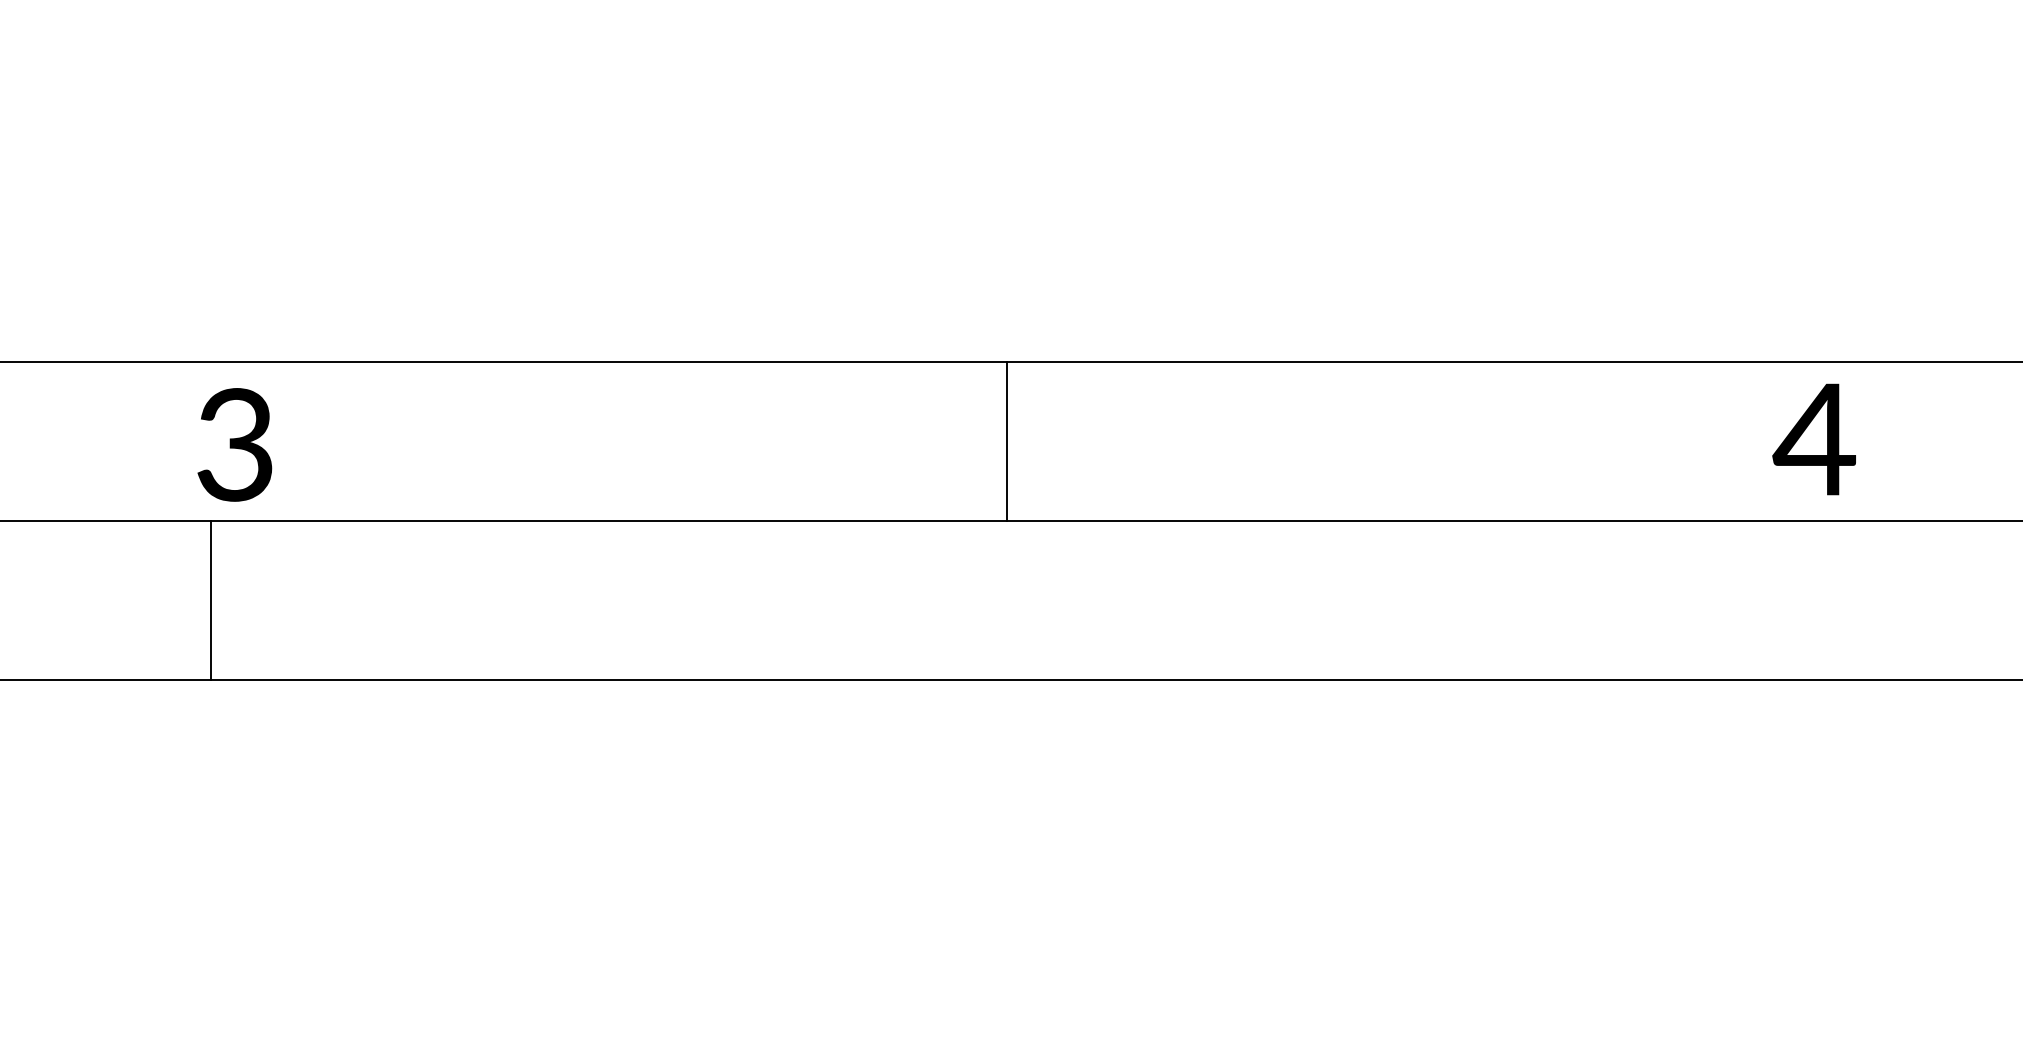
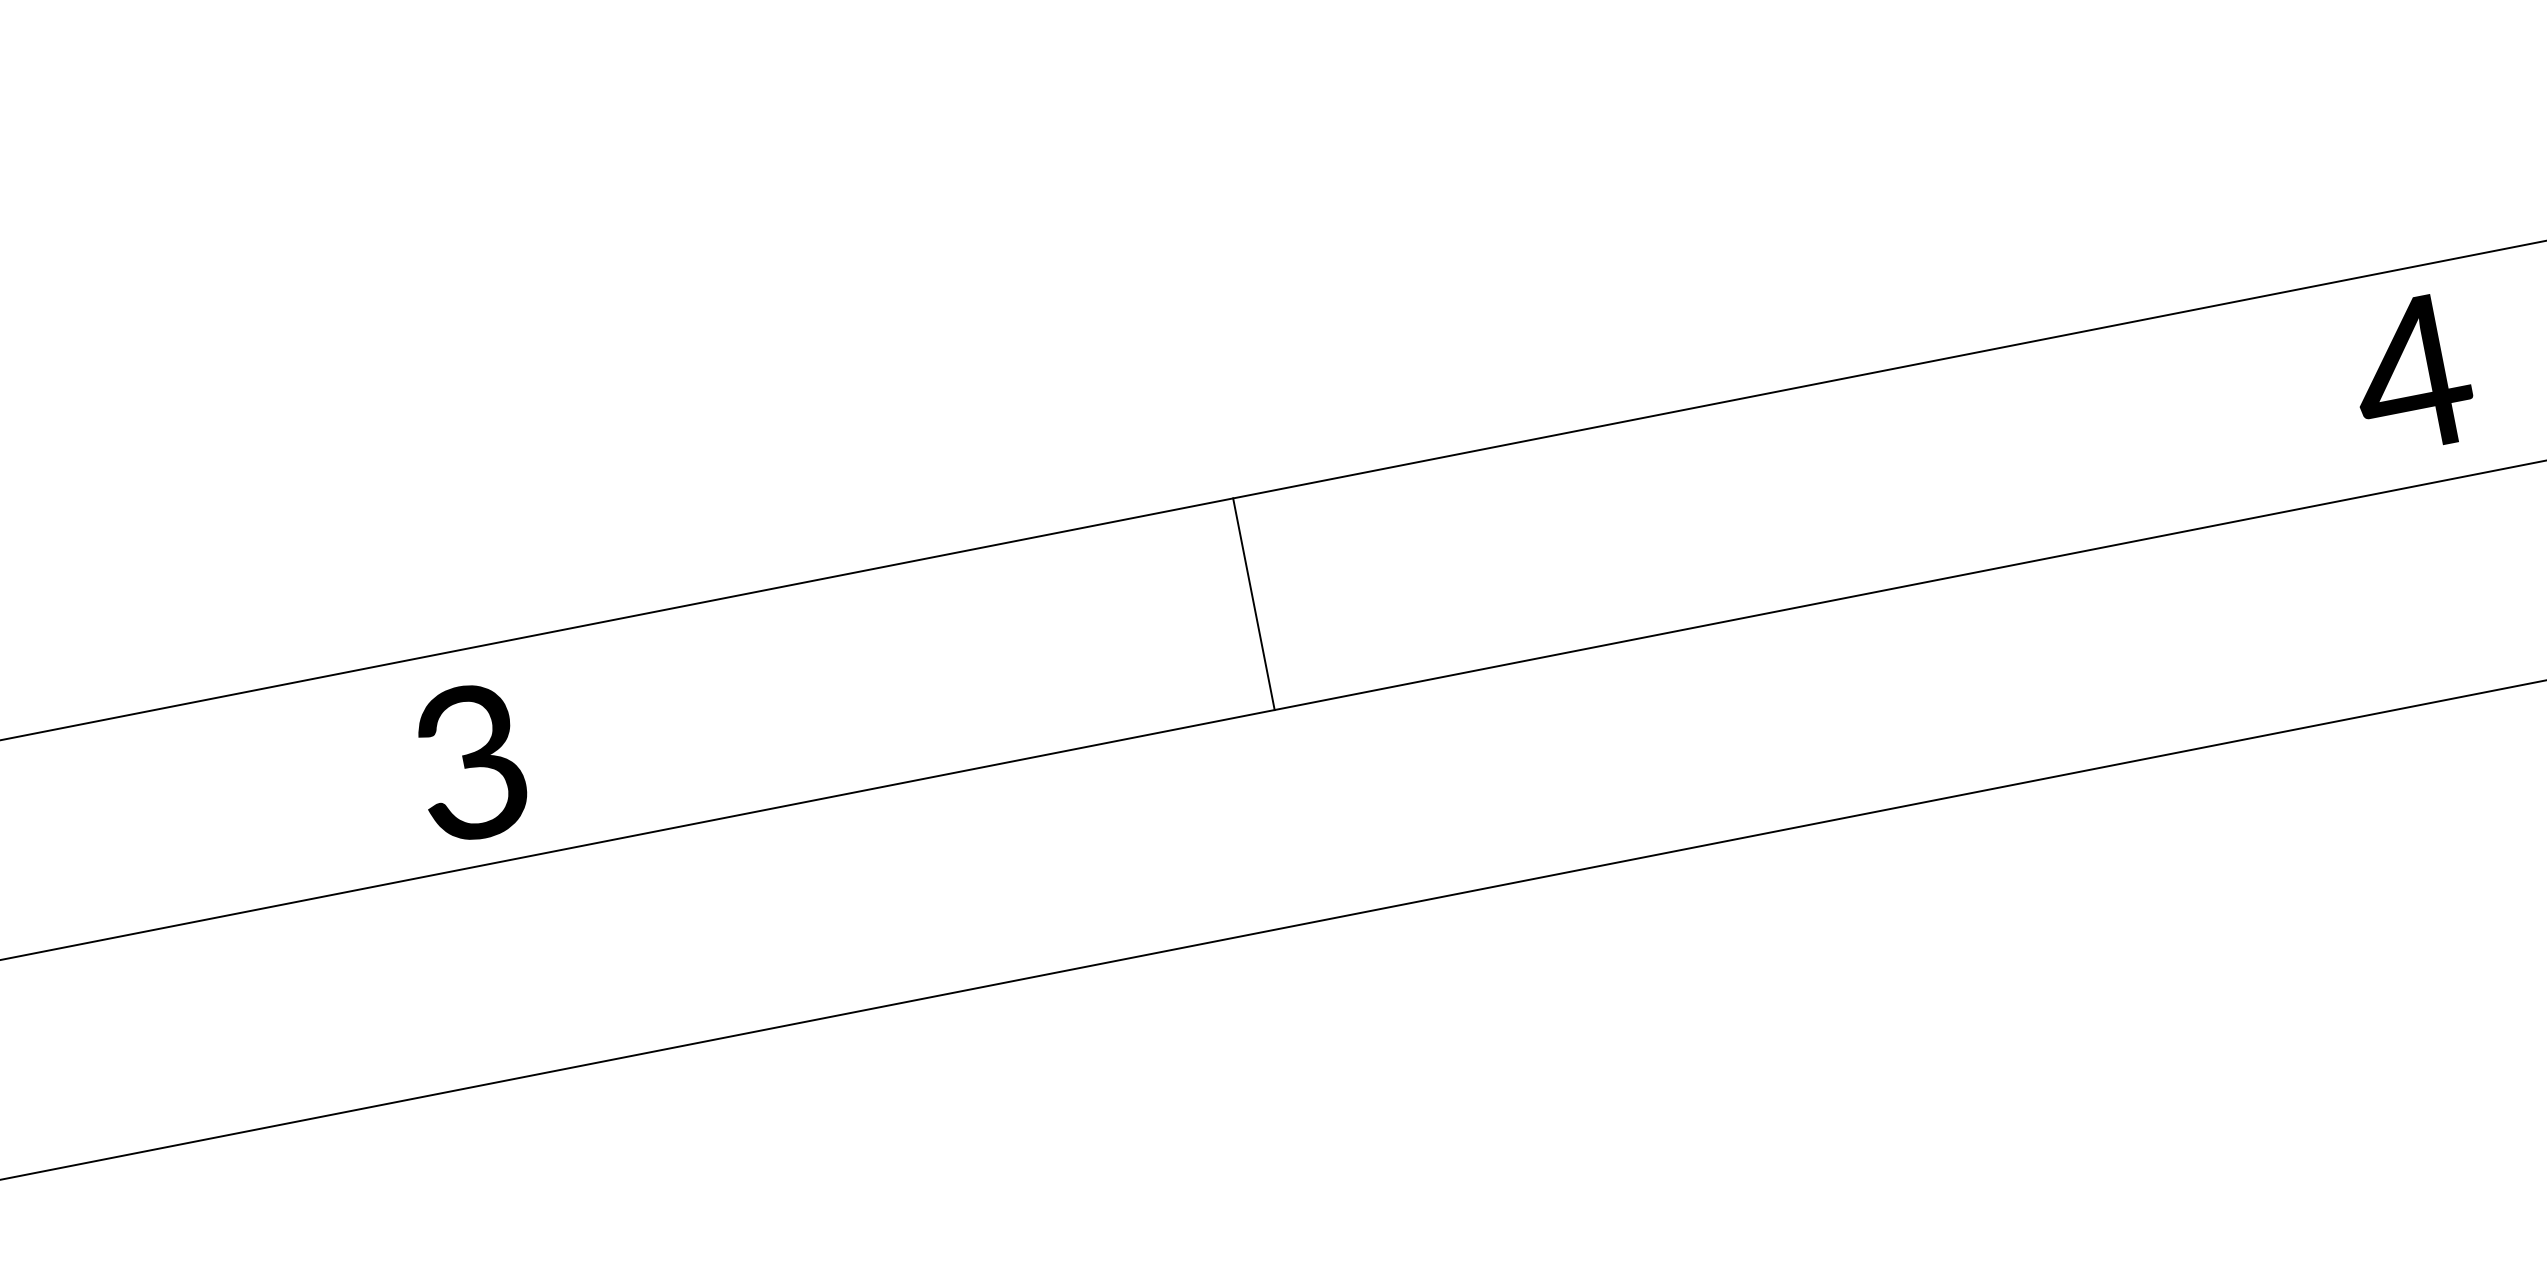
text: (1813, 439) -> (2410, 374), moved
text: (234, 444) -> (469, 762), moved
line: (211, 600) -> (237, 1023), removed

